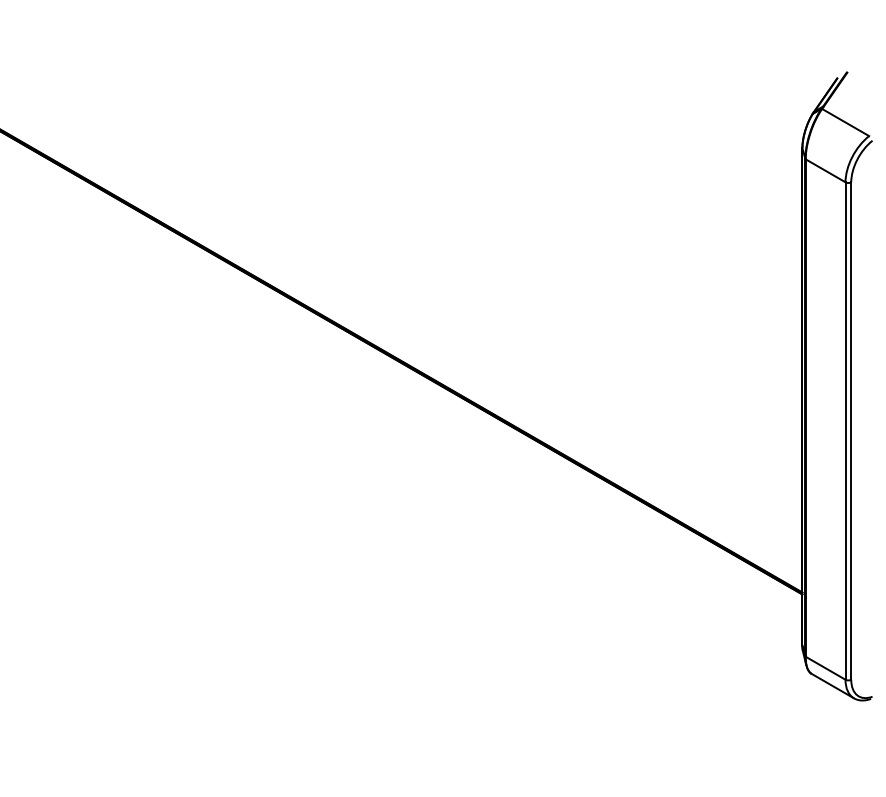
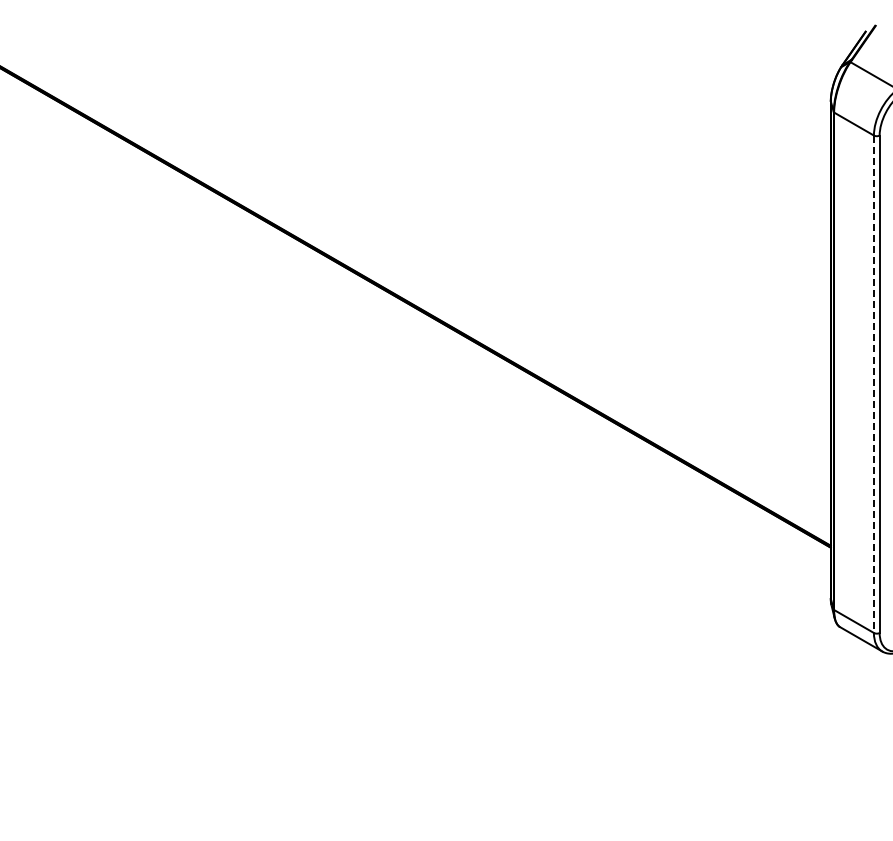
line: (845, 431) -> (873, 384), solid -> dashed

